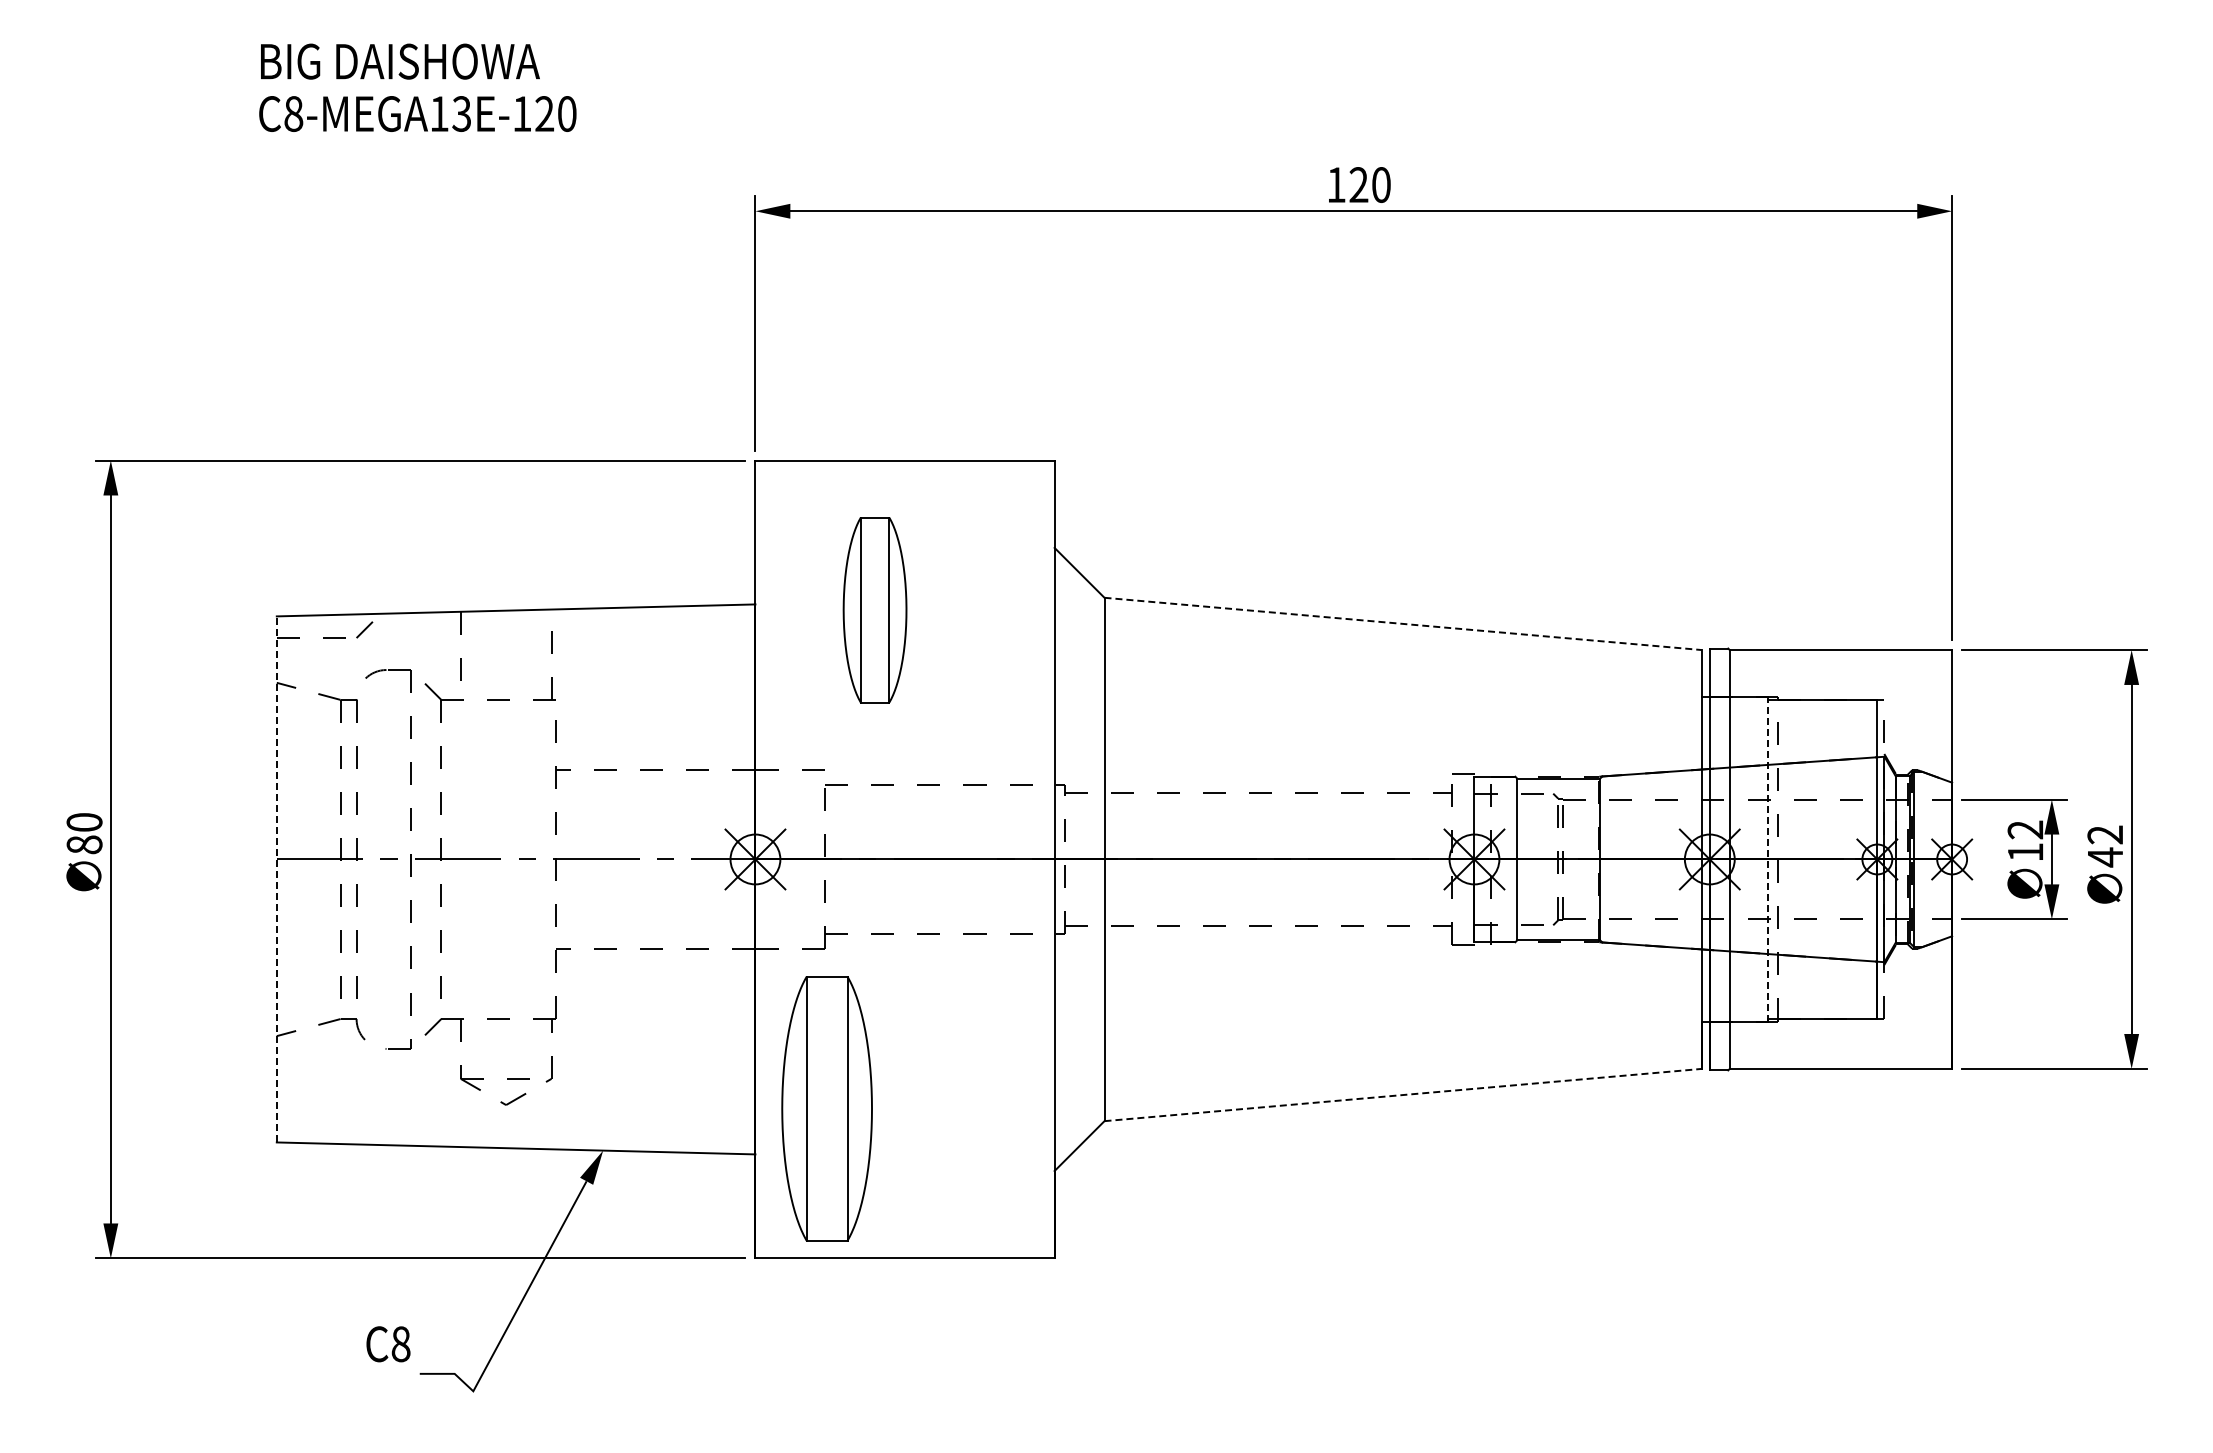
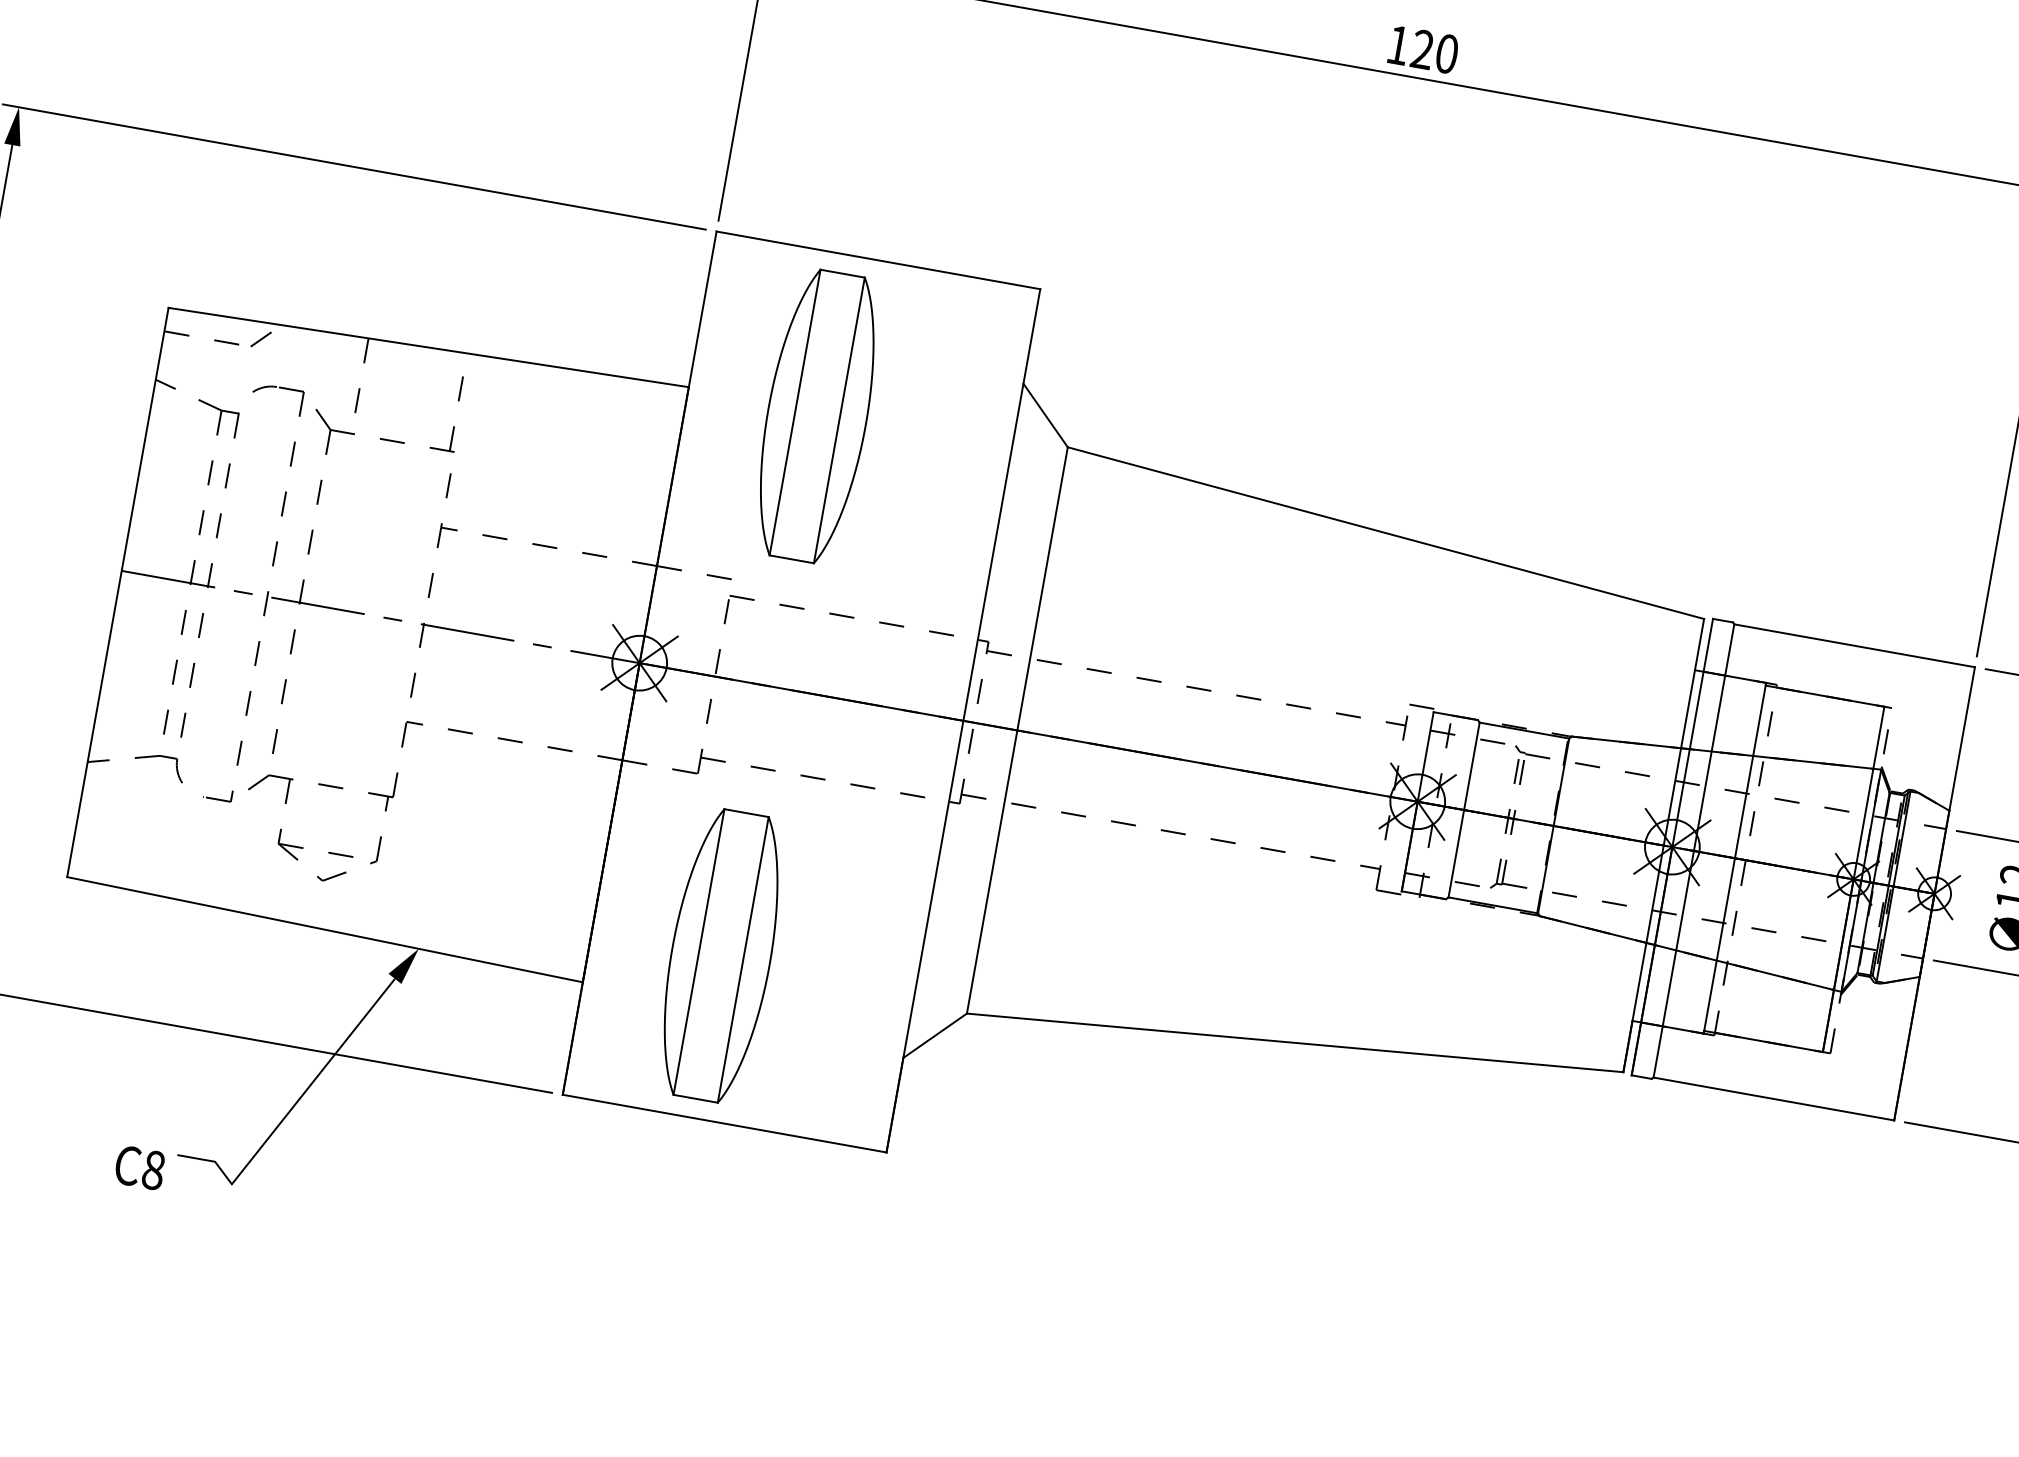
part: (874, 609) -> (816, 415), size x1.43
line: (1403, 623) -> (1386, 532), dashed -> solid
line: (1767, 858) -> (1734, 857), dashed -> solid
line: (276, 878) -> (117, 591), dashed -> solid
line: (1403, 1095) -> (1295, 1043), dashed -> solid
part: (826, 1108) -> (720, 955), moved
text: (388, 1344) -> (140, 1168), moved

